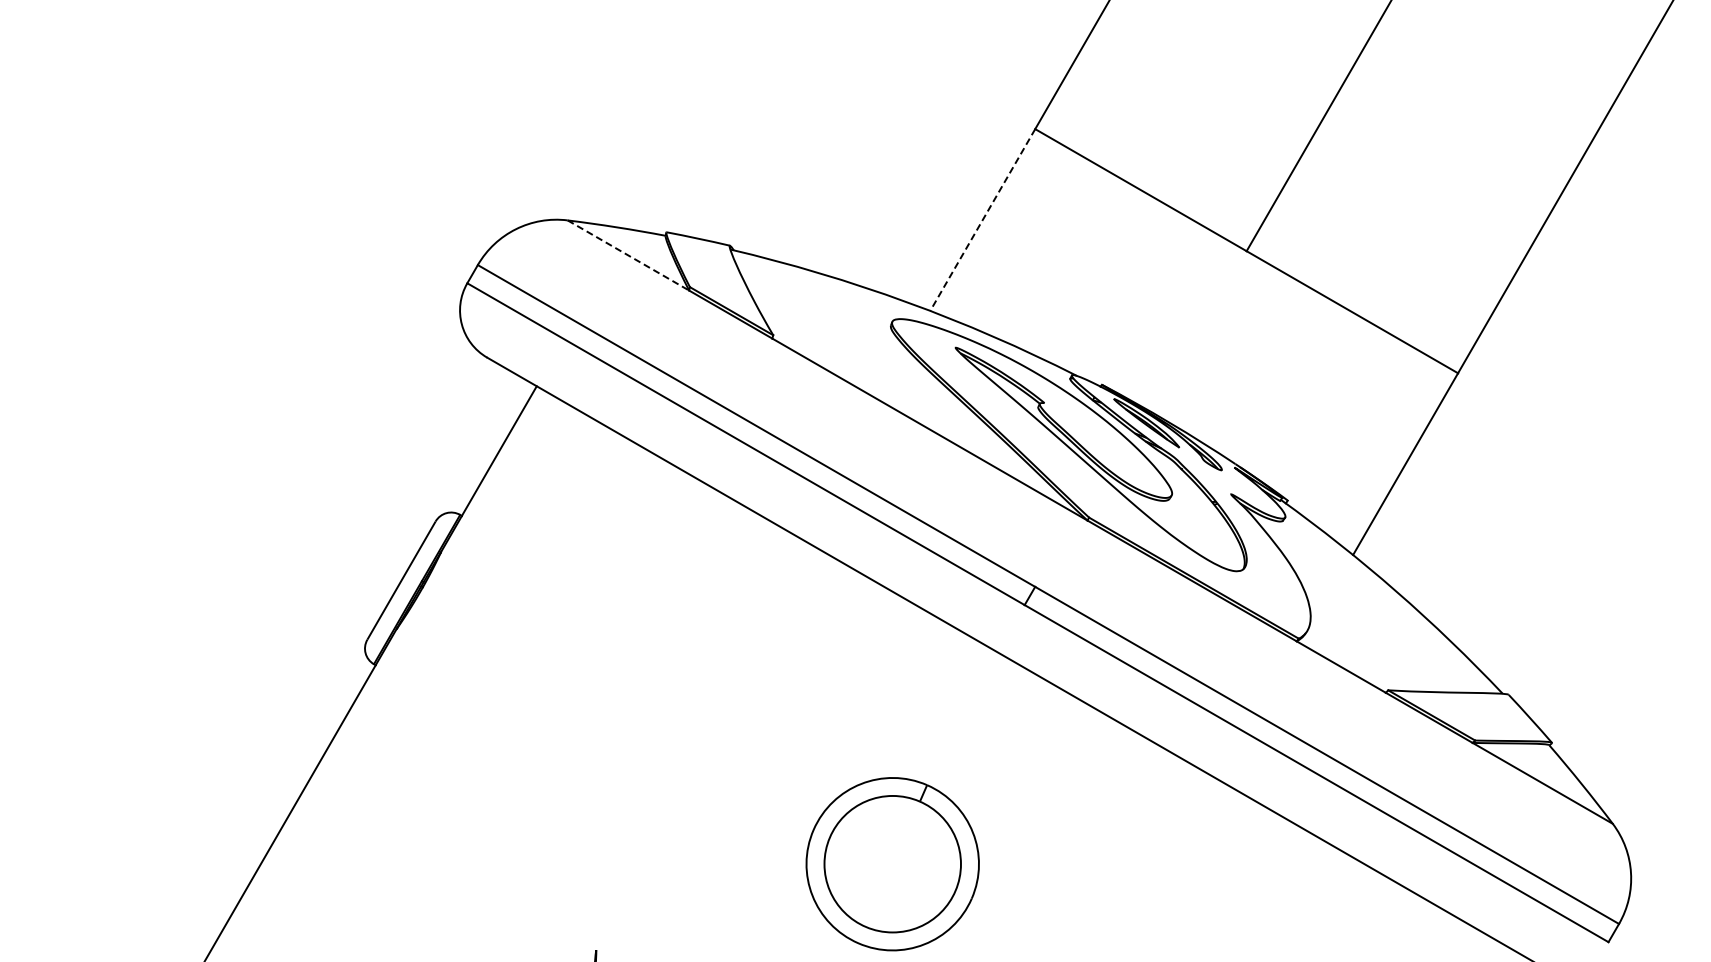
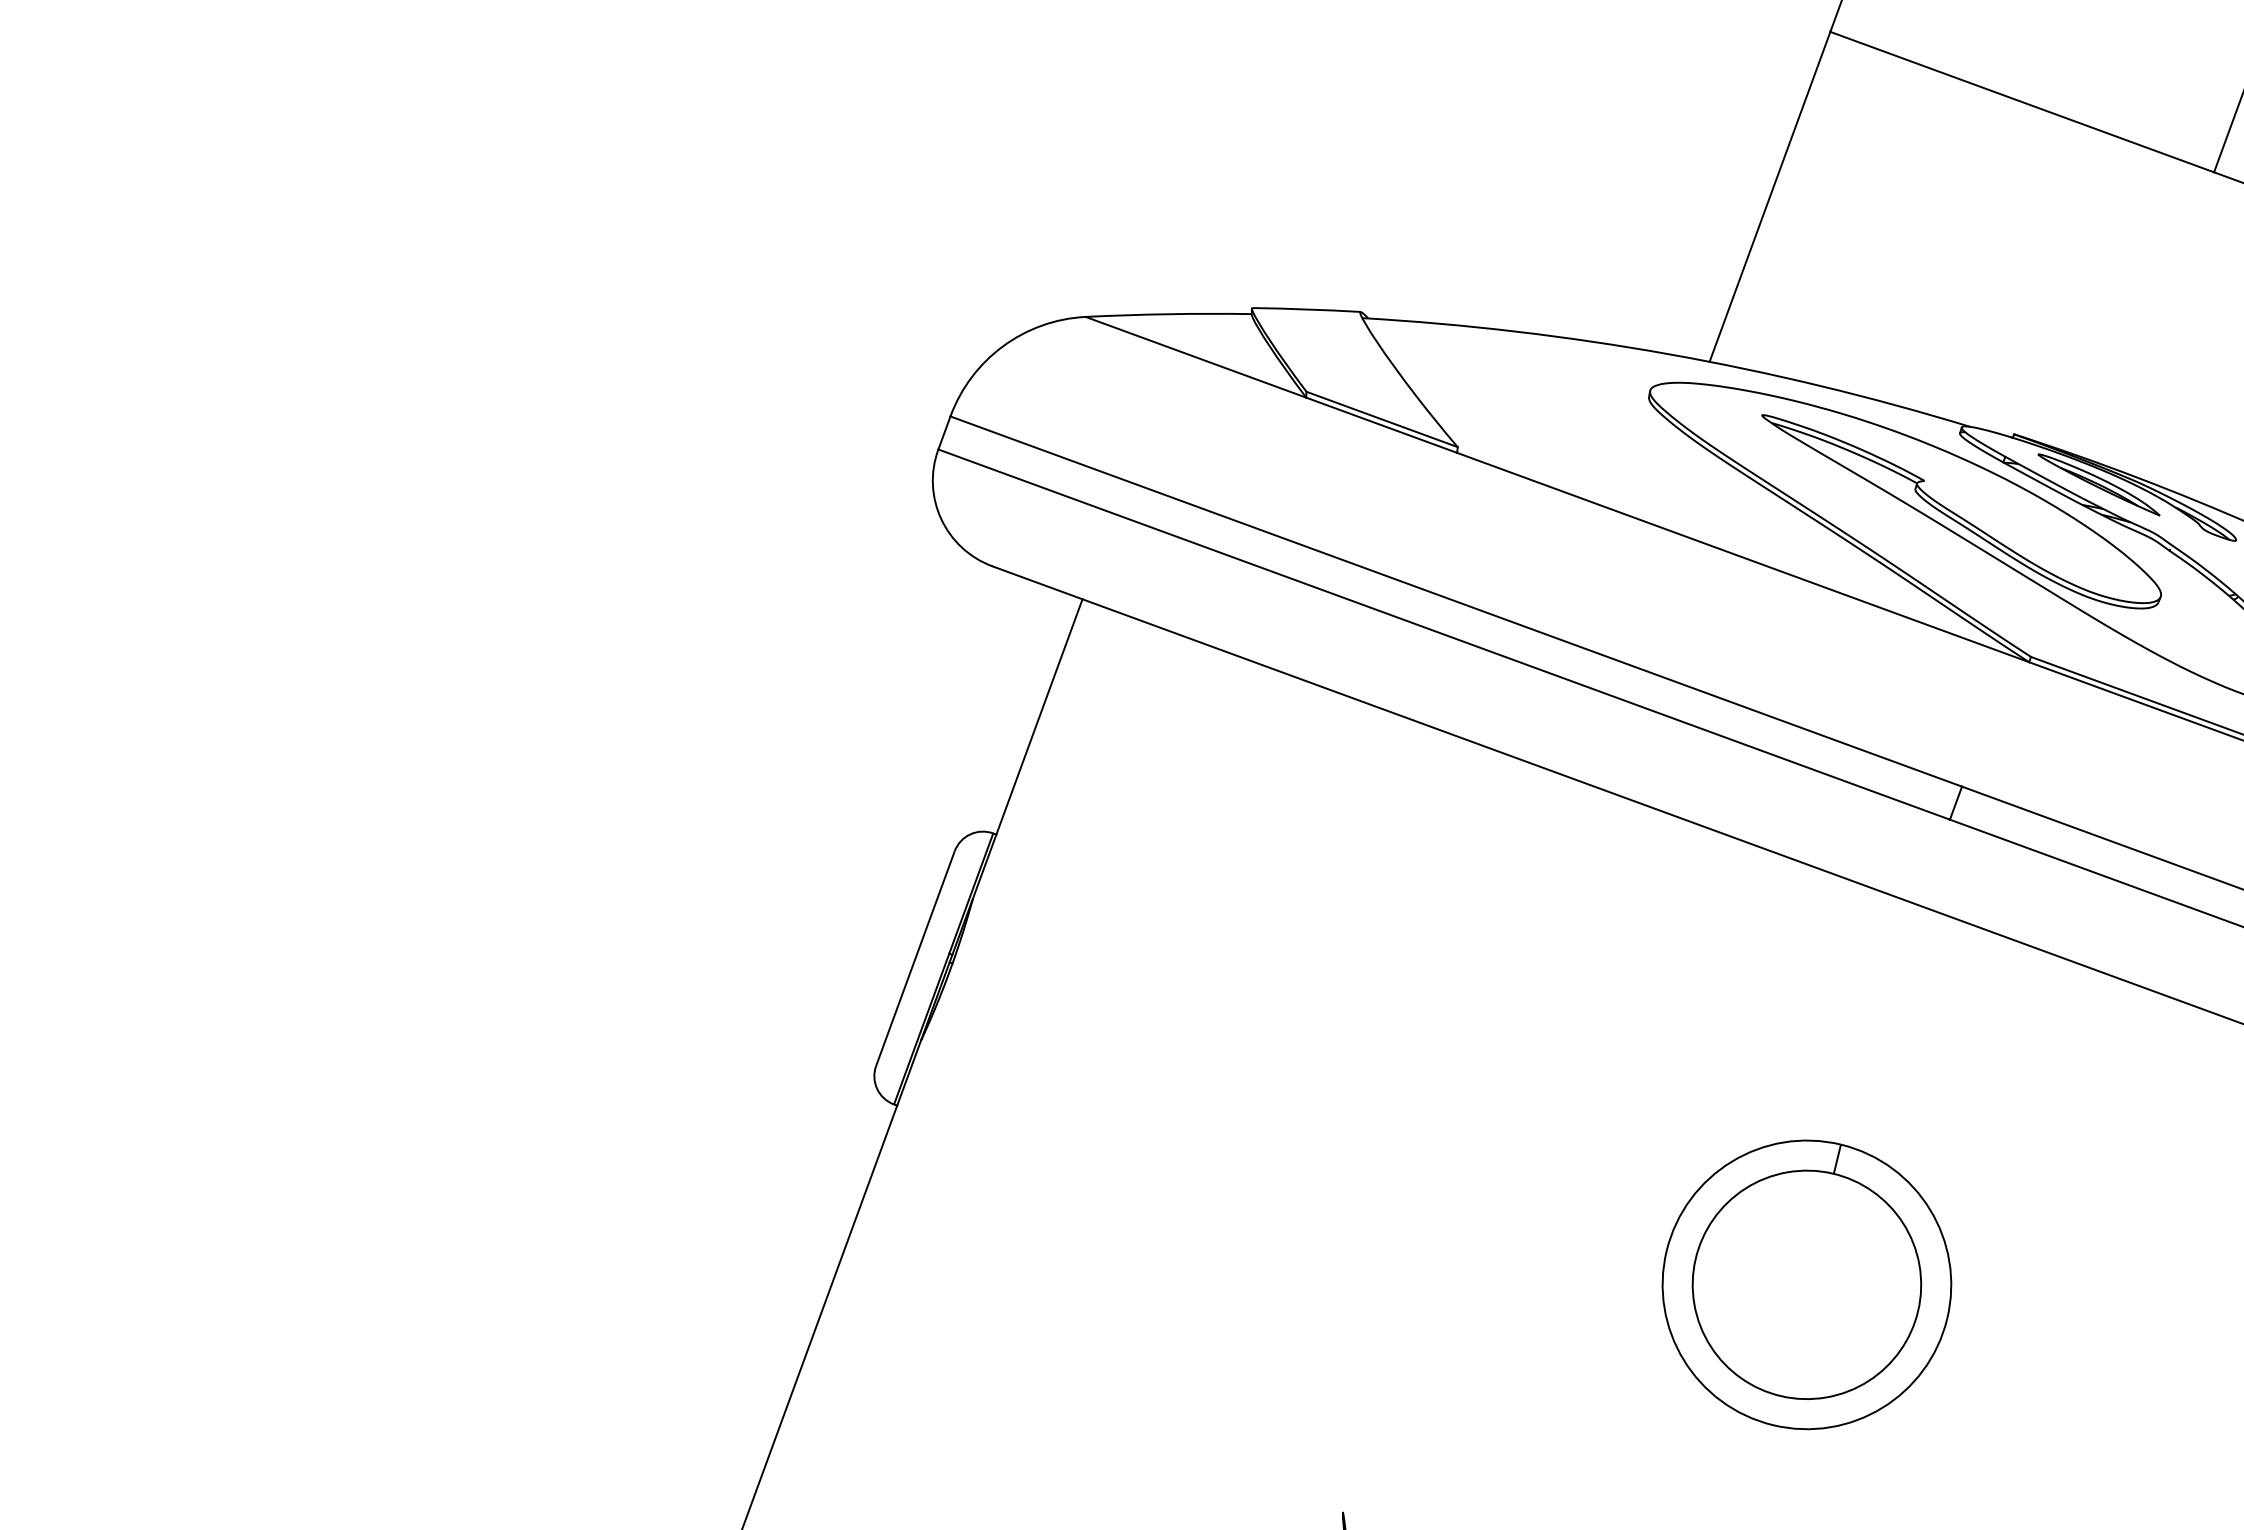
line: (982, 220) -> (1769, 197), dashed -> solid
line: (628, 255) -> (1196, 357), dashed -> solid

